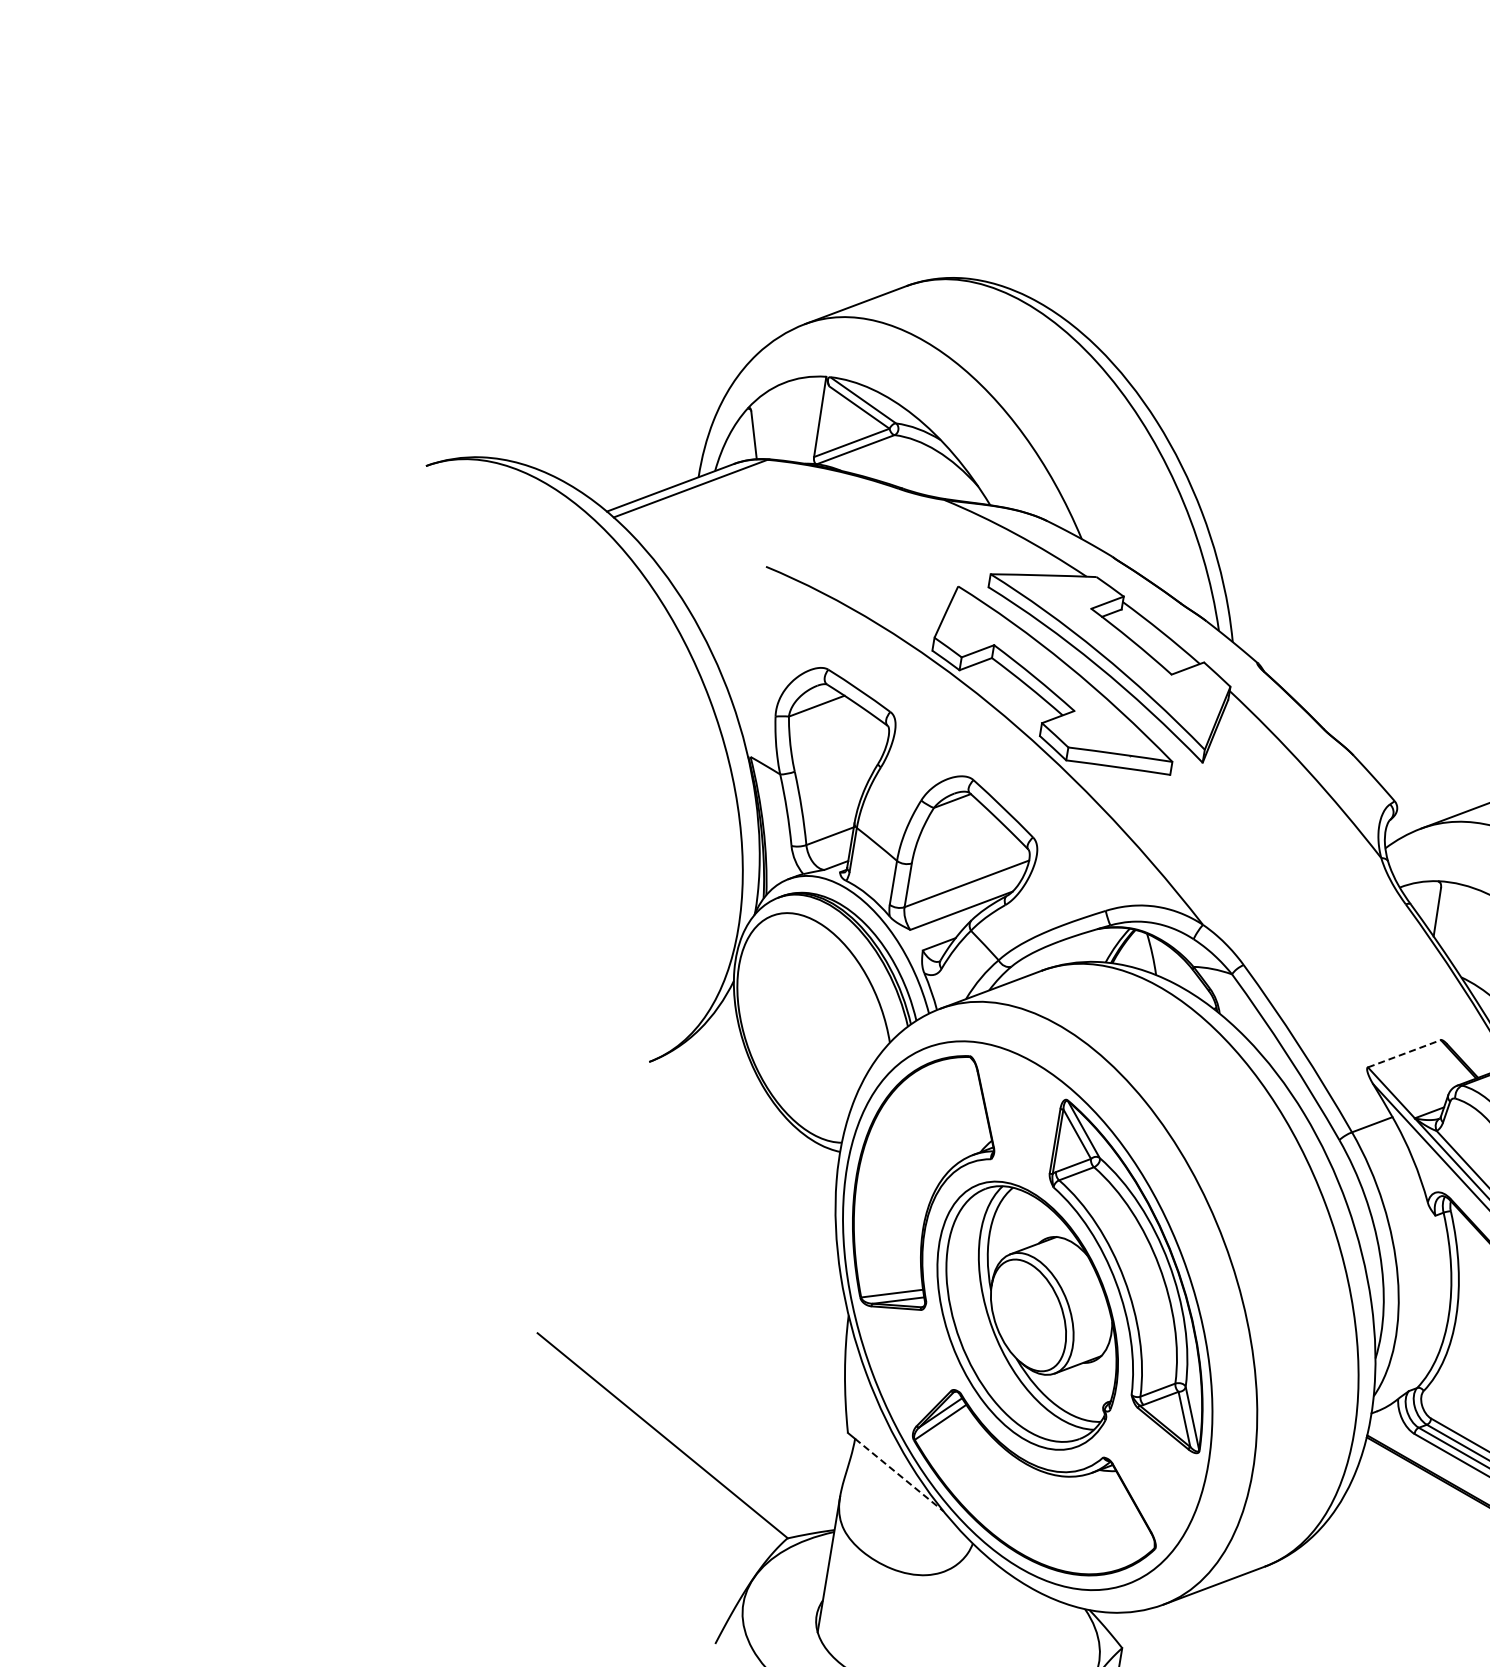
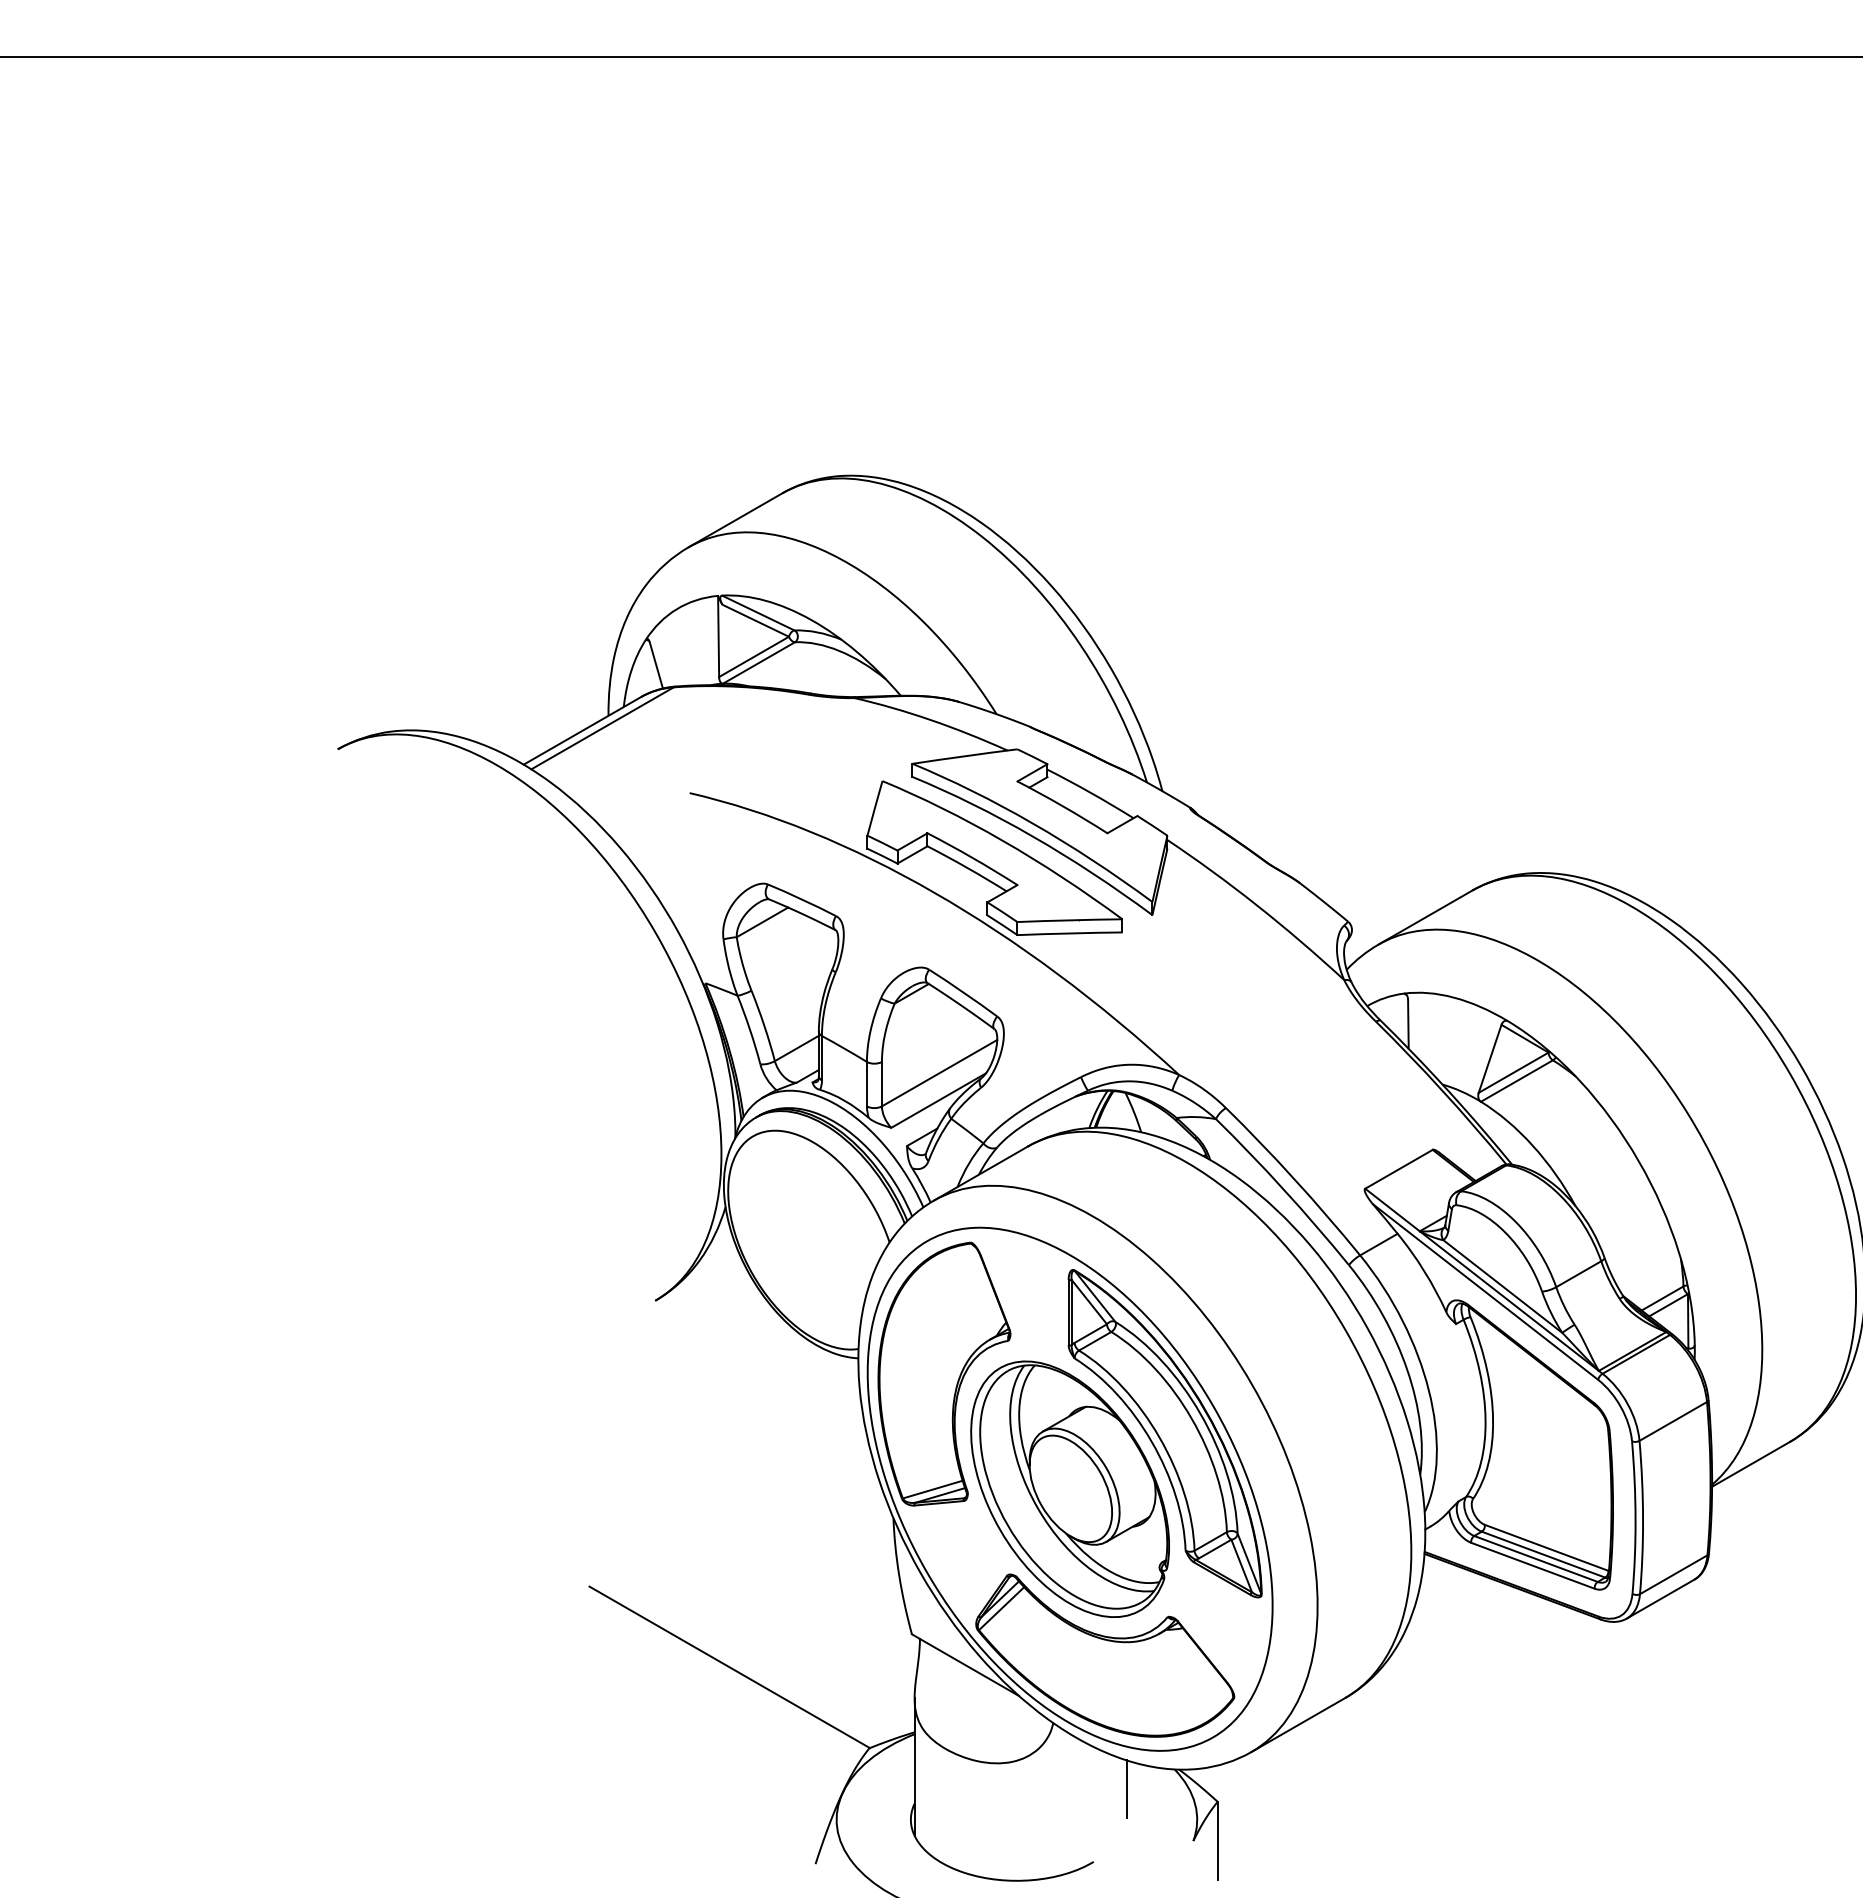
line: (1404, 1054) -> (1399, 1169), dashed -> solid
line: (899, 1475) -> (969, 1667), dashed -> solid
line: (1034, 1620) -> (1126, 1788), added

